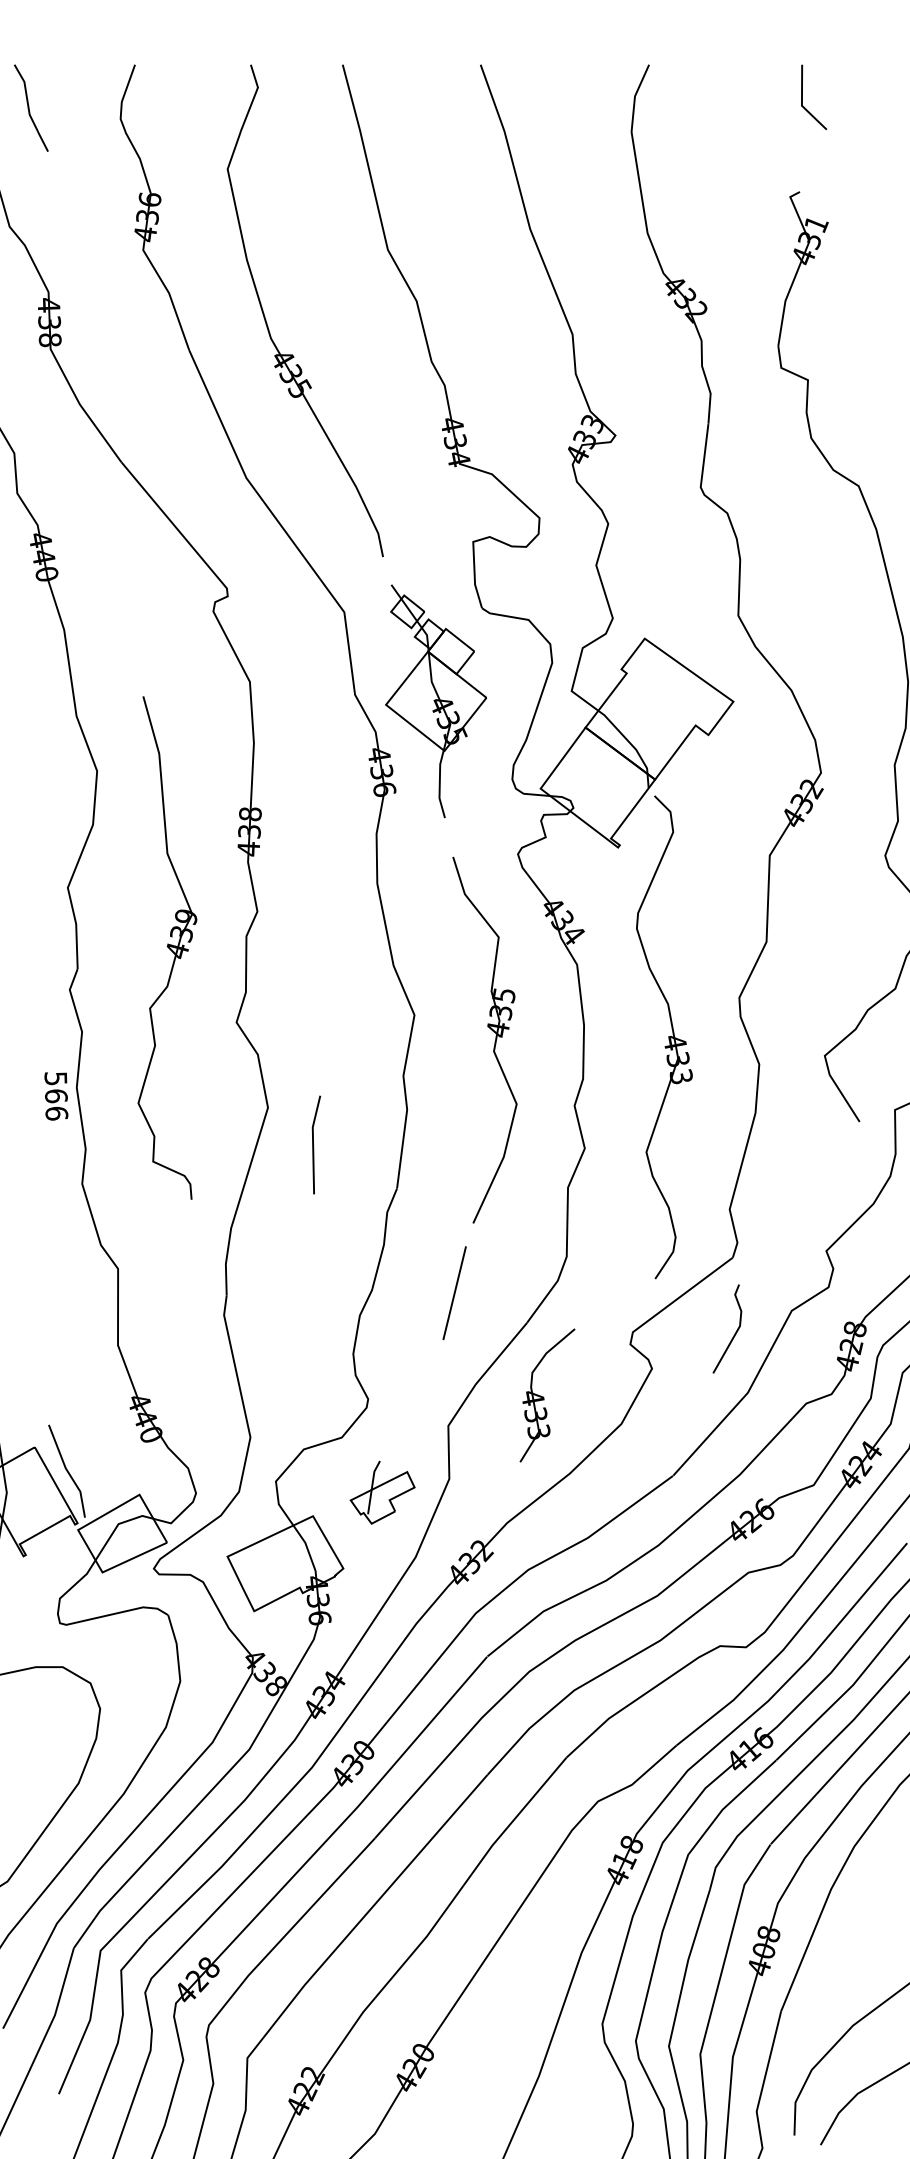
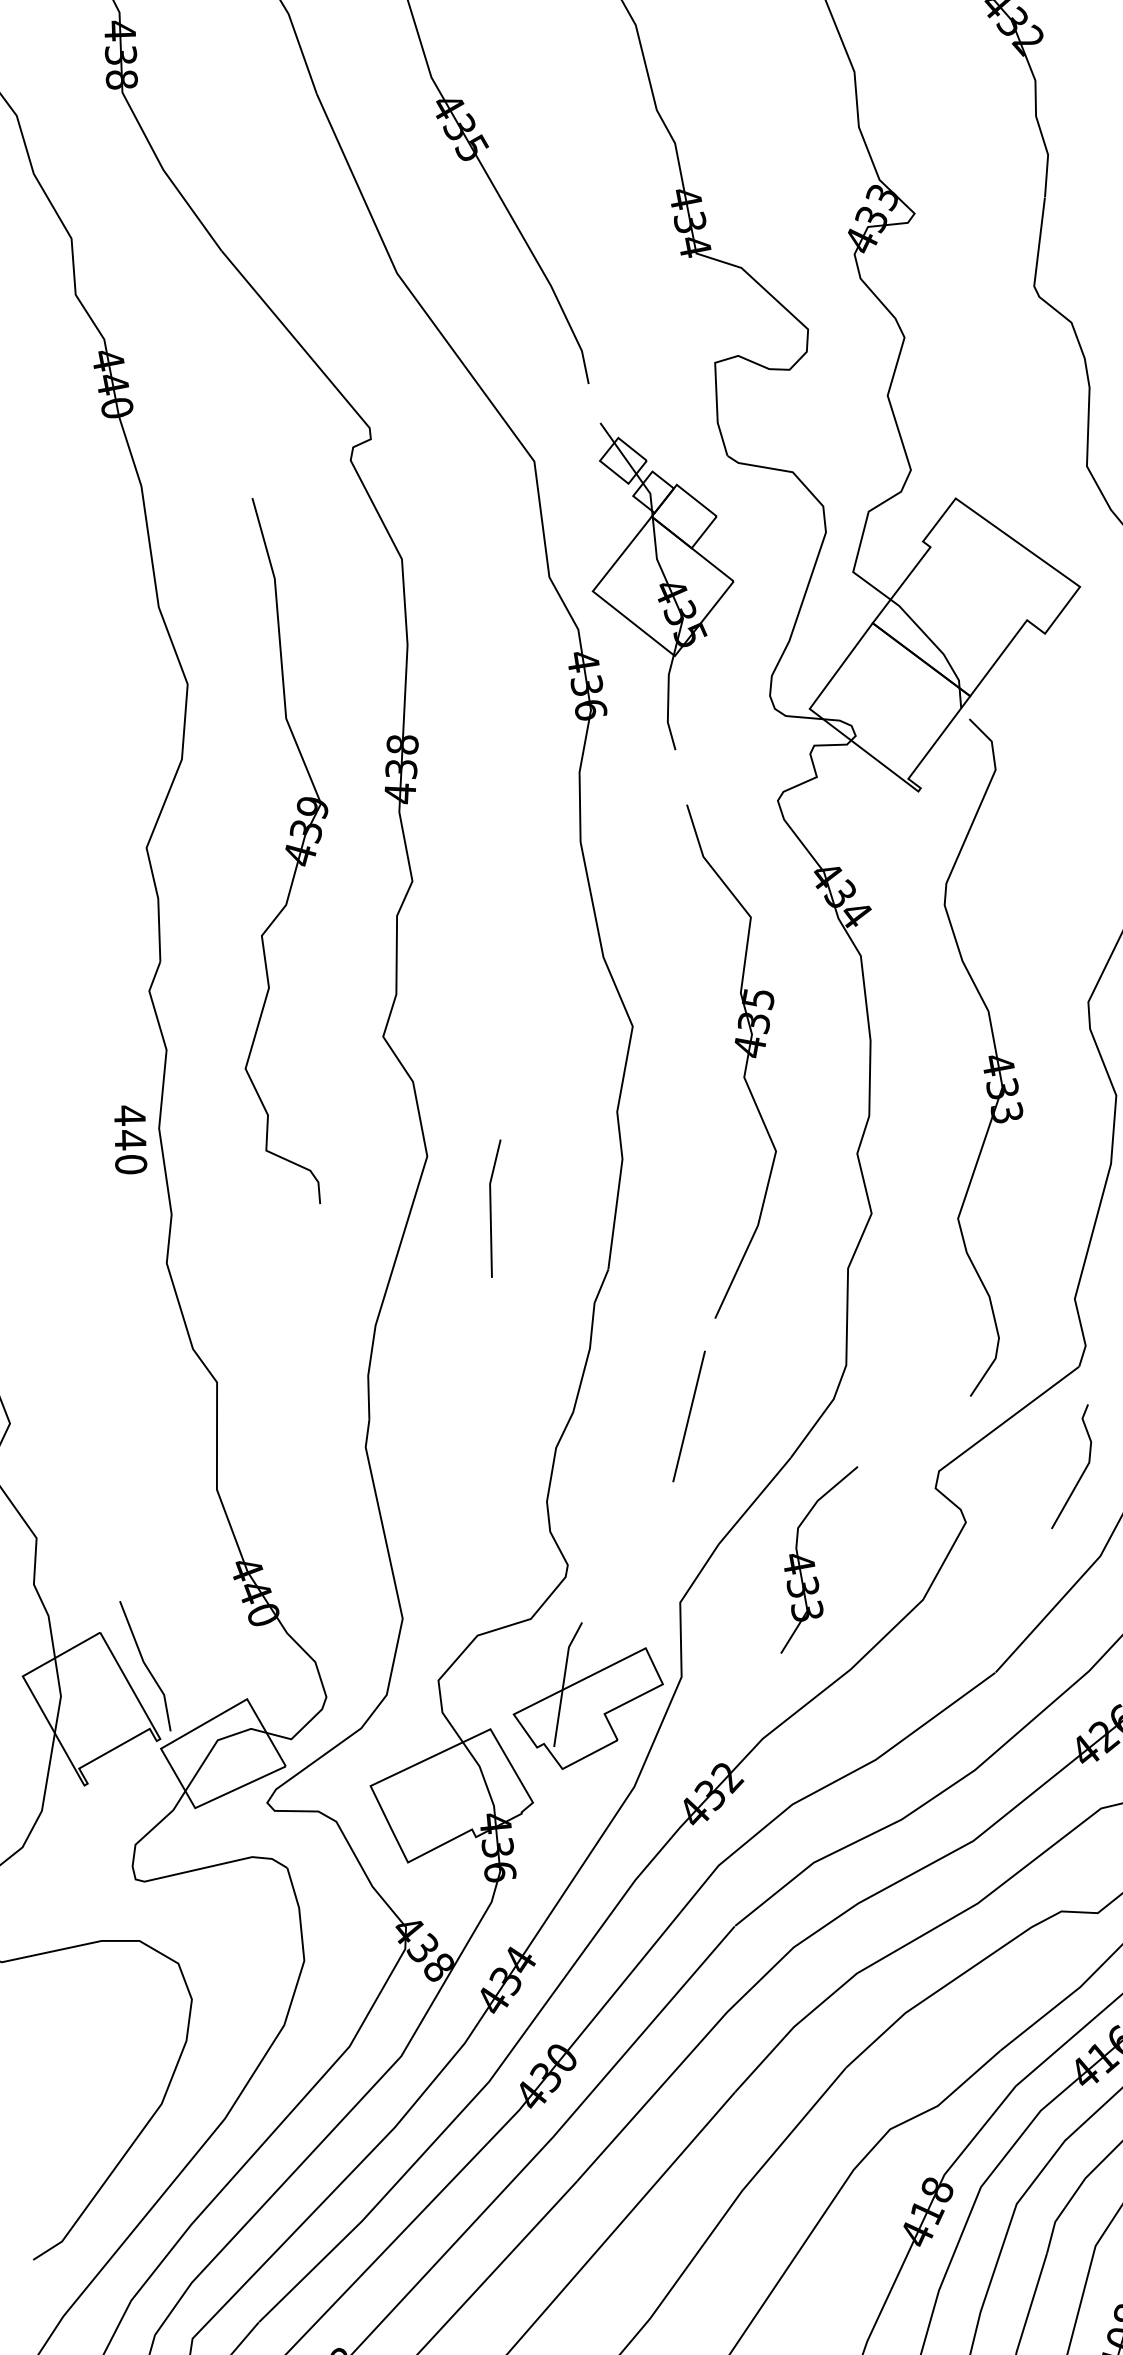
part: (167, 947) -> (286, 850), moved
text: (56, 1095) -> (130, 1139), 566 -> 440
part: (382, 1492) -> (587, 1696), size x1.67

